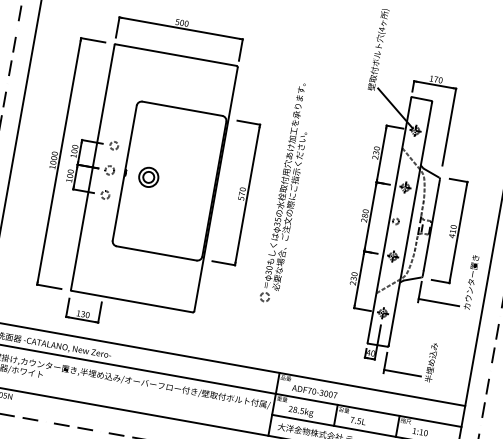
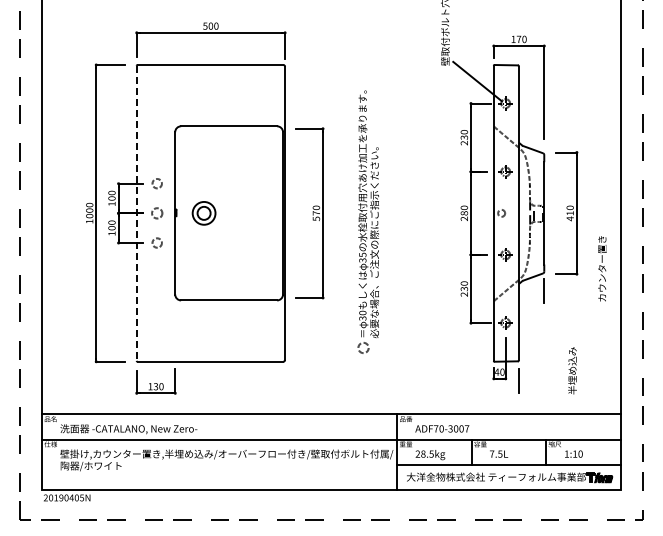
line: (92, 167) -> (136, 213), solid -> dashed
part: (286, 192) -> (367, 221), moved
line: (438, 302) -> (568, 299), removed
line: (402, 373) -> (540, 389), removed

